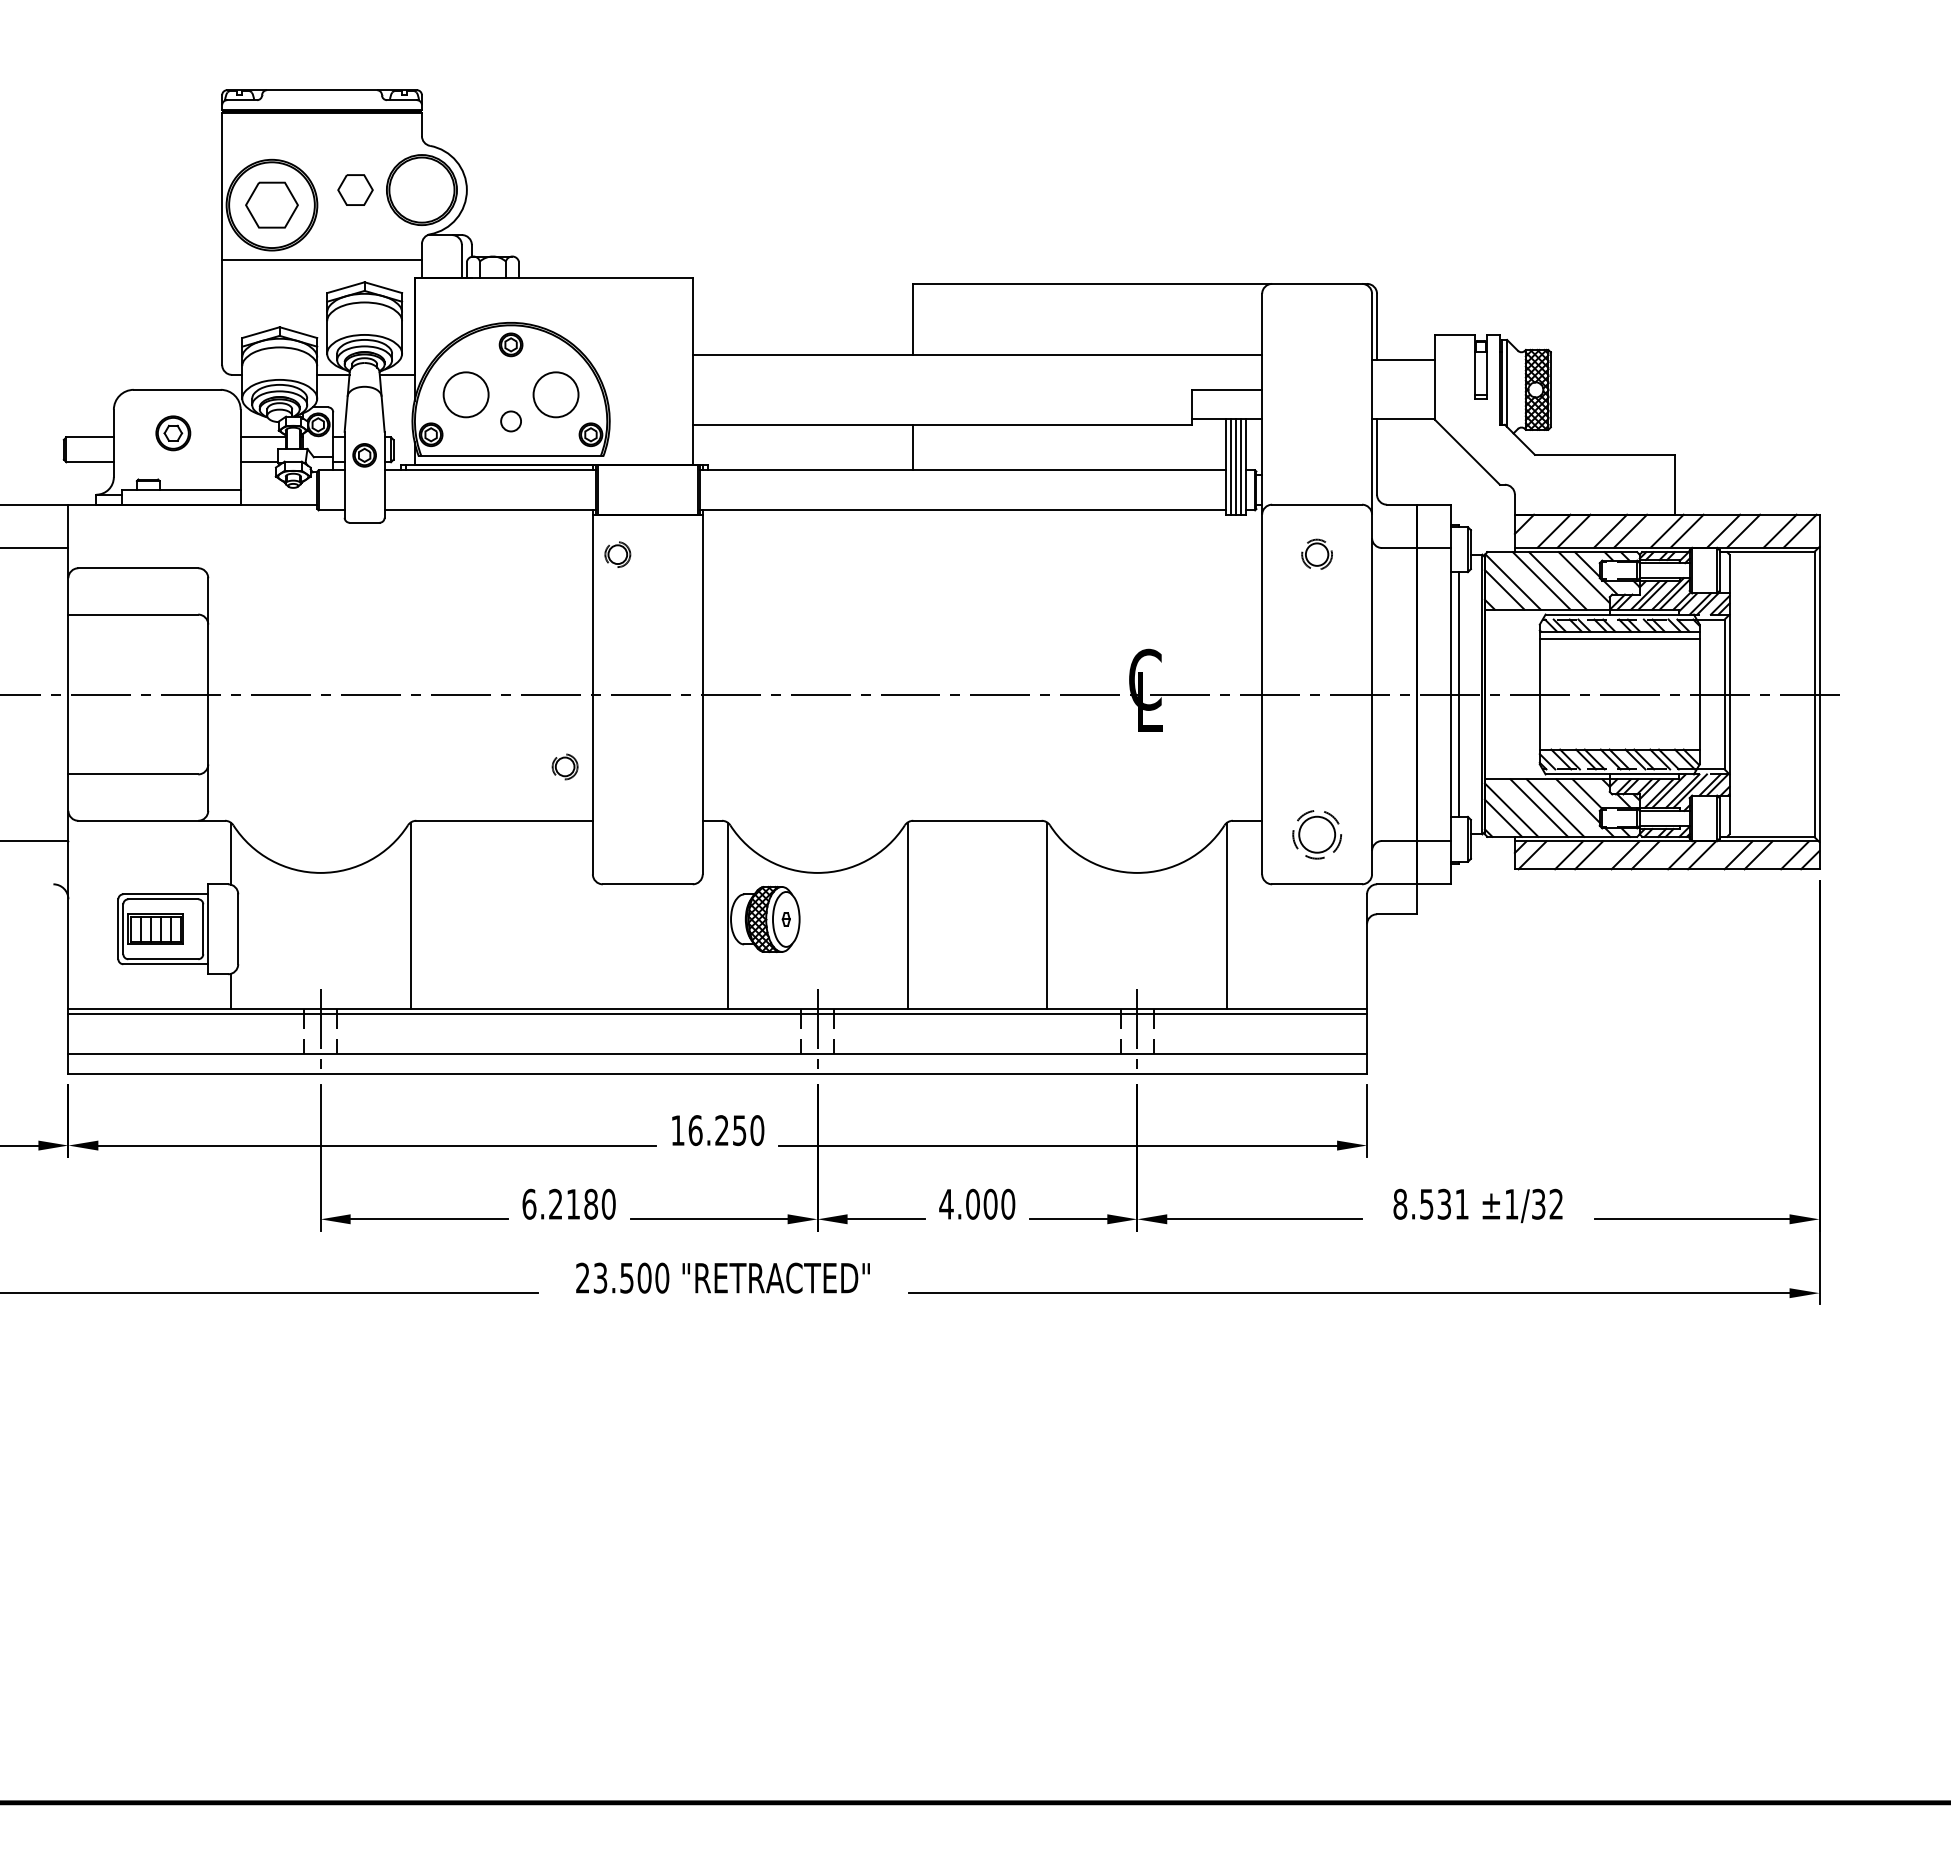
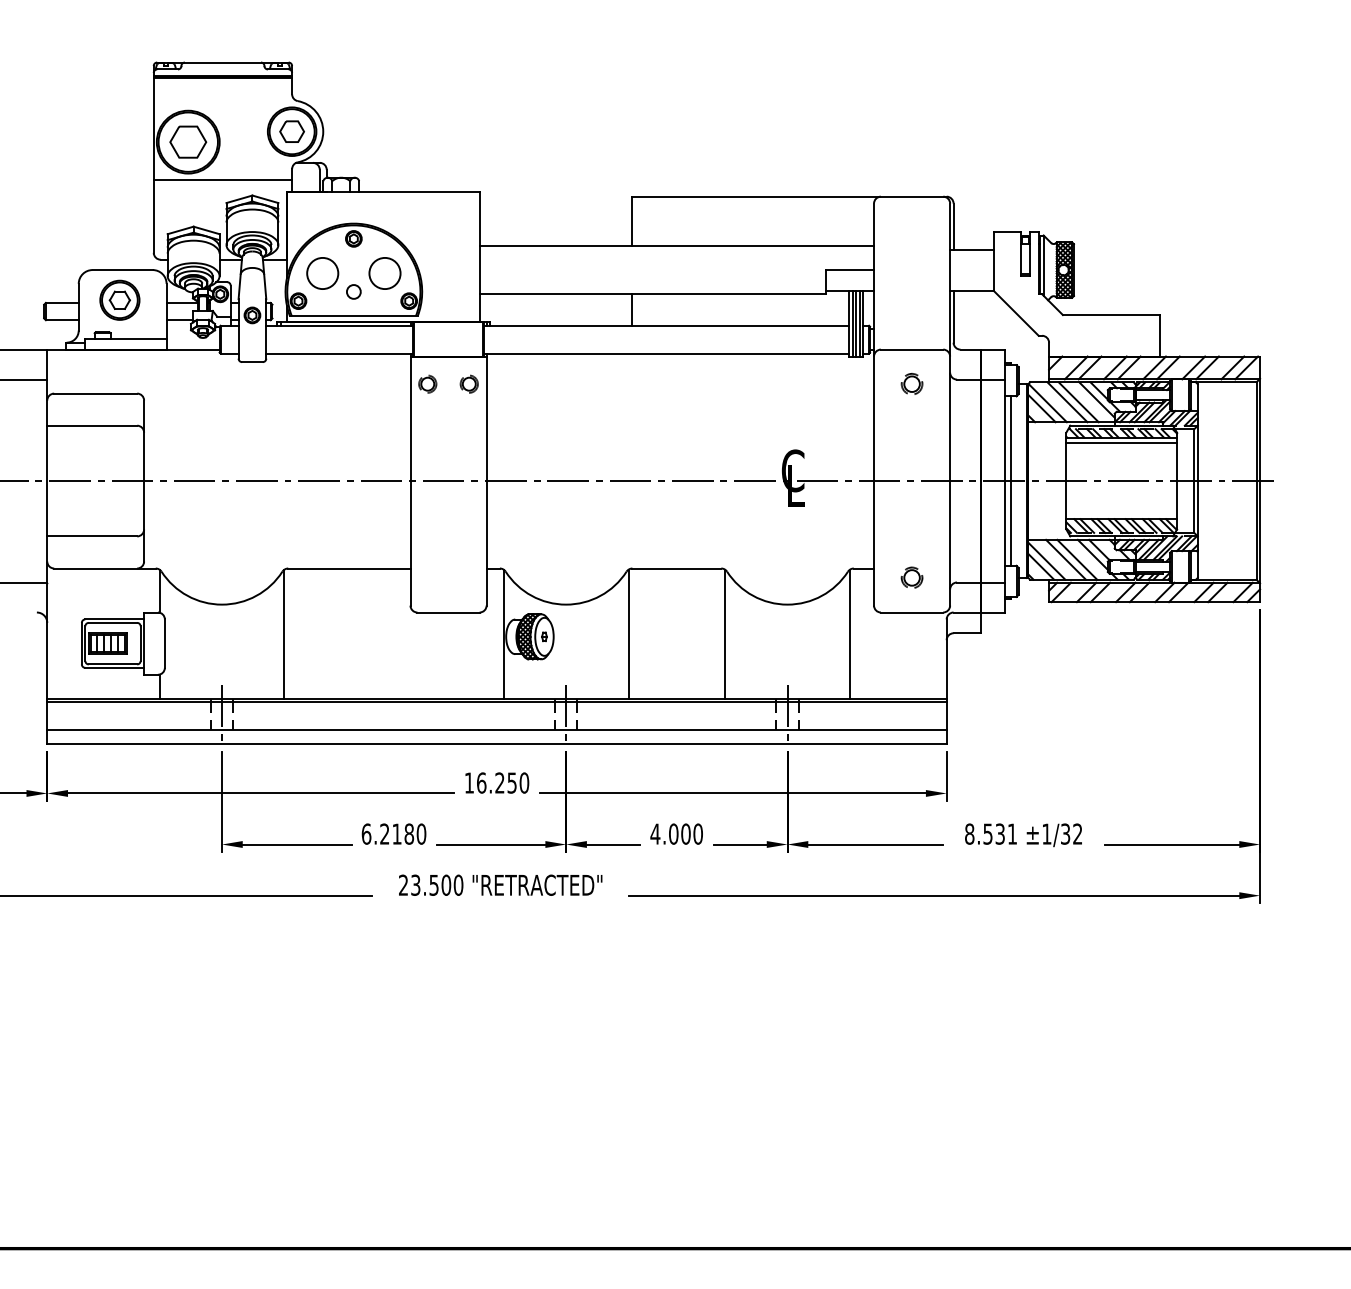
part: (354, 189) -> (291, 131), moved
part: (172, 432) -> (119, 299), size x1.67
part: (563, 765) -> (468, 383), moved
part: (1316, 833) -> (911, 577), size x0.62

